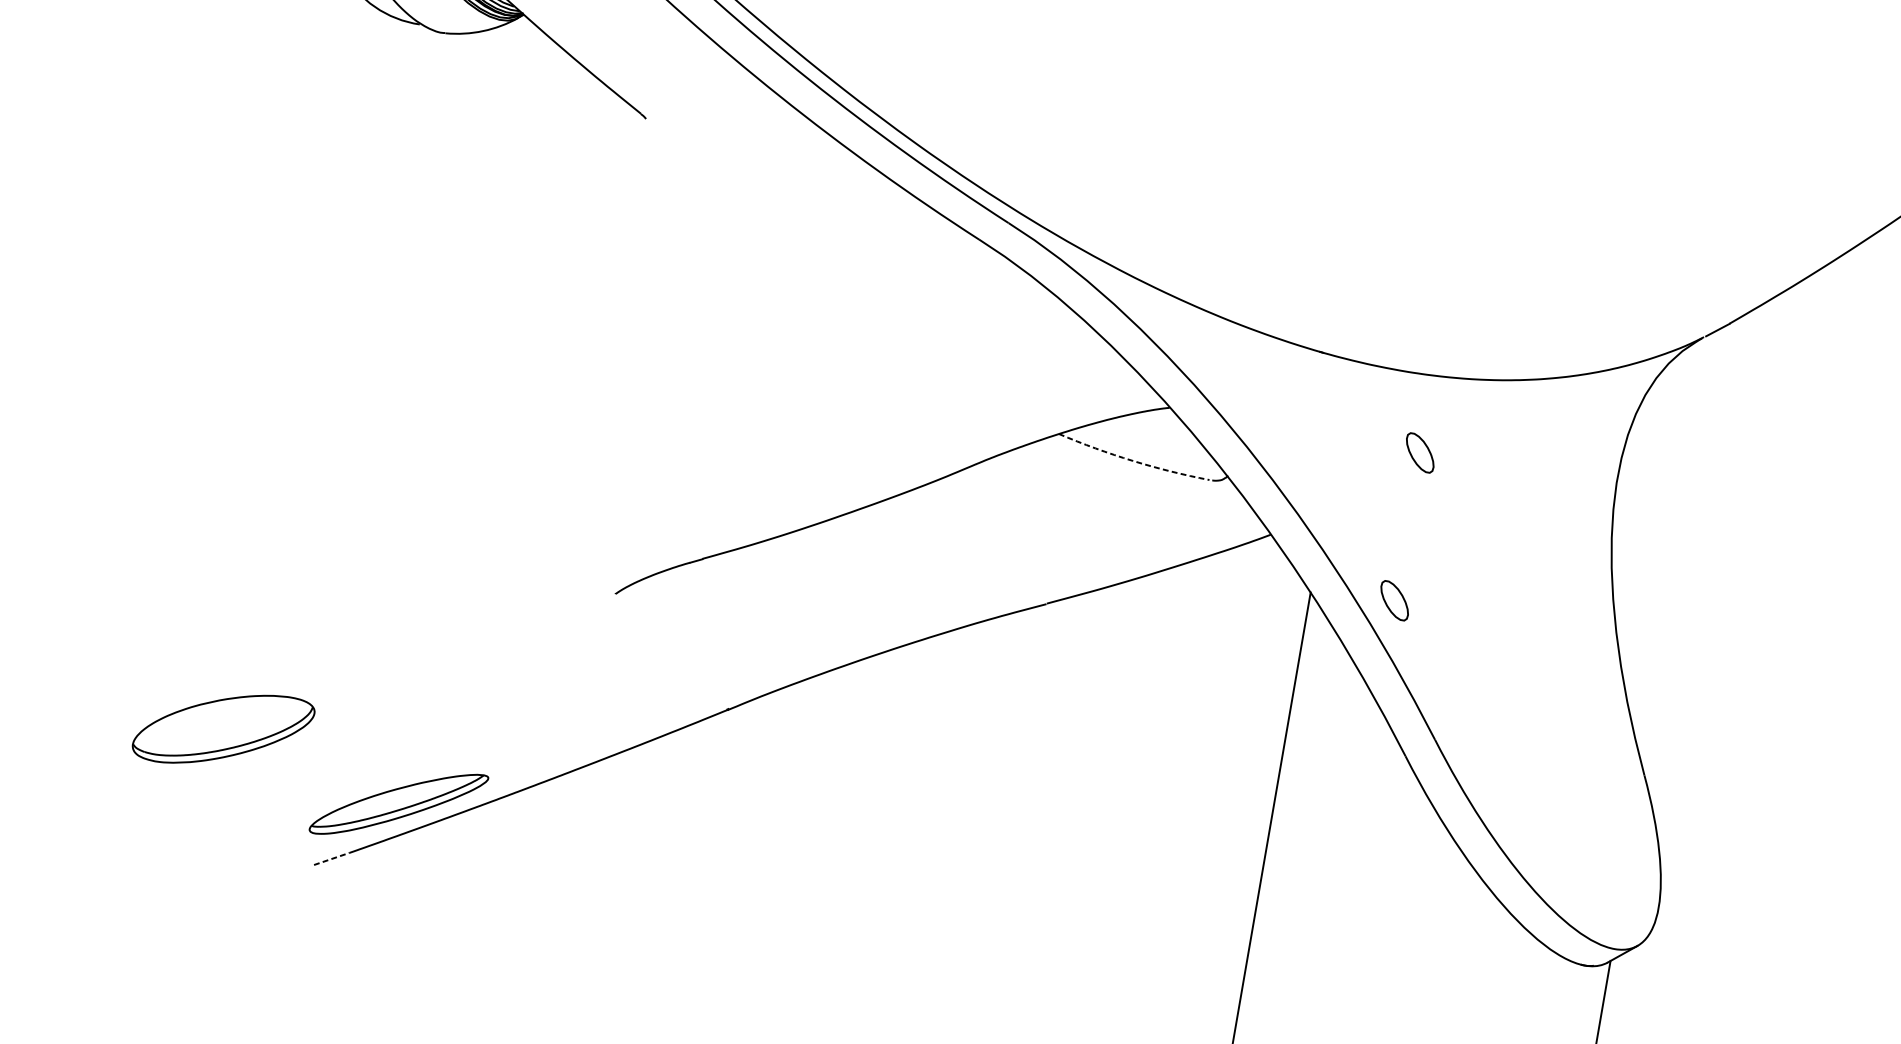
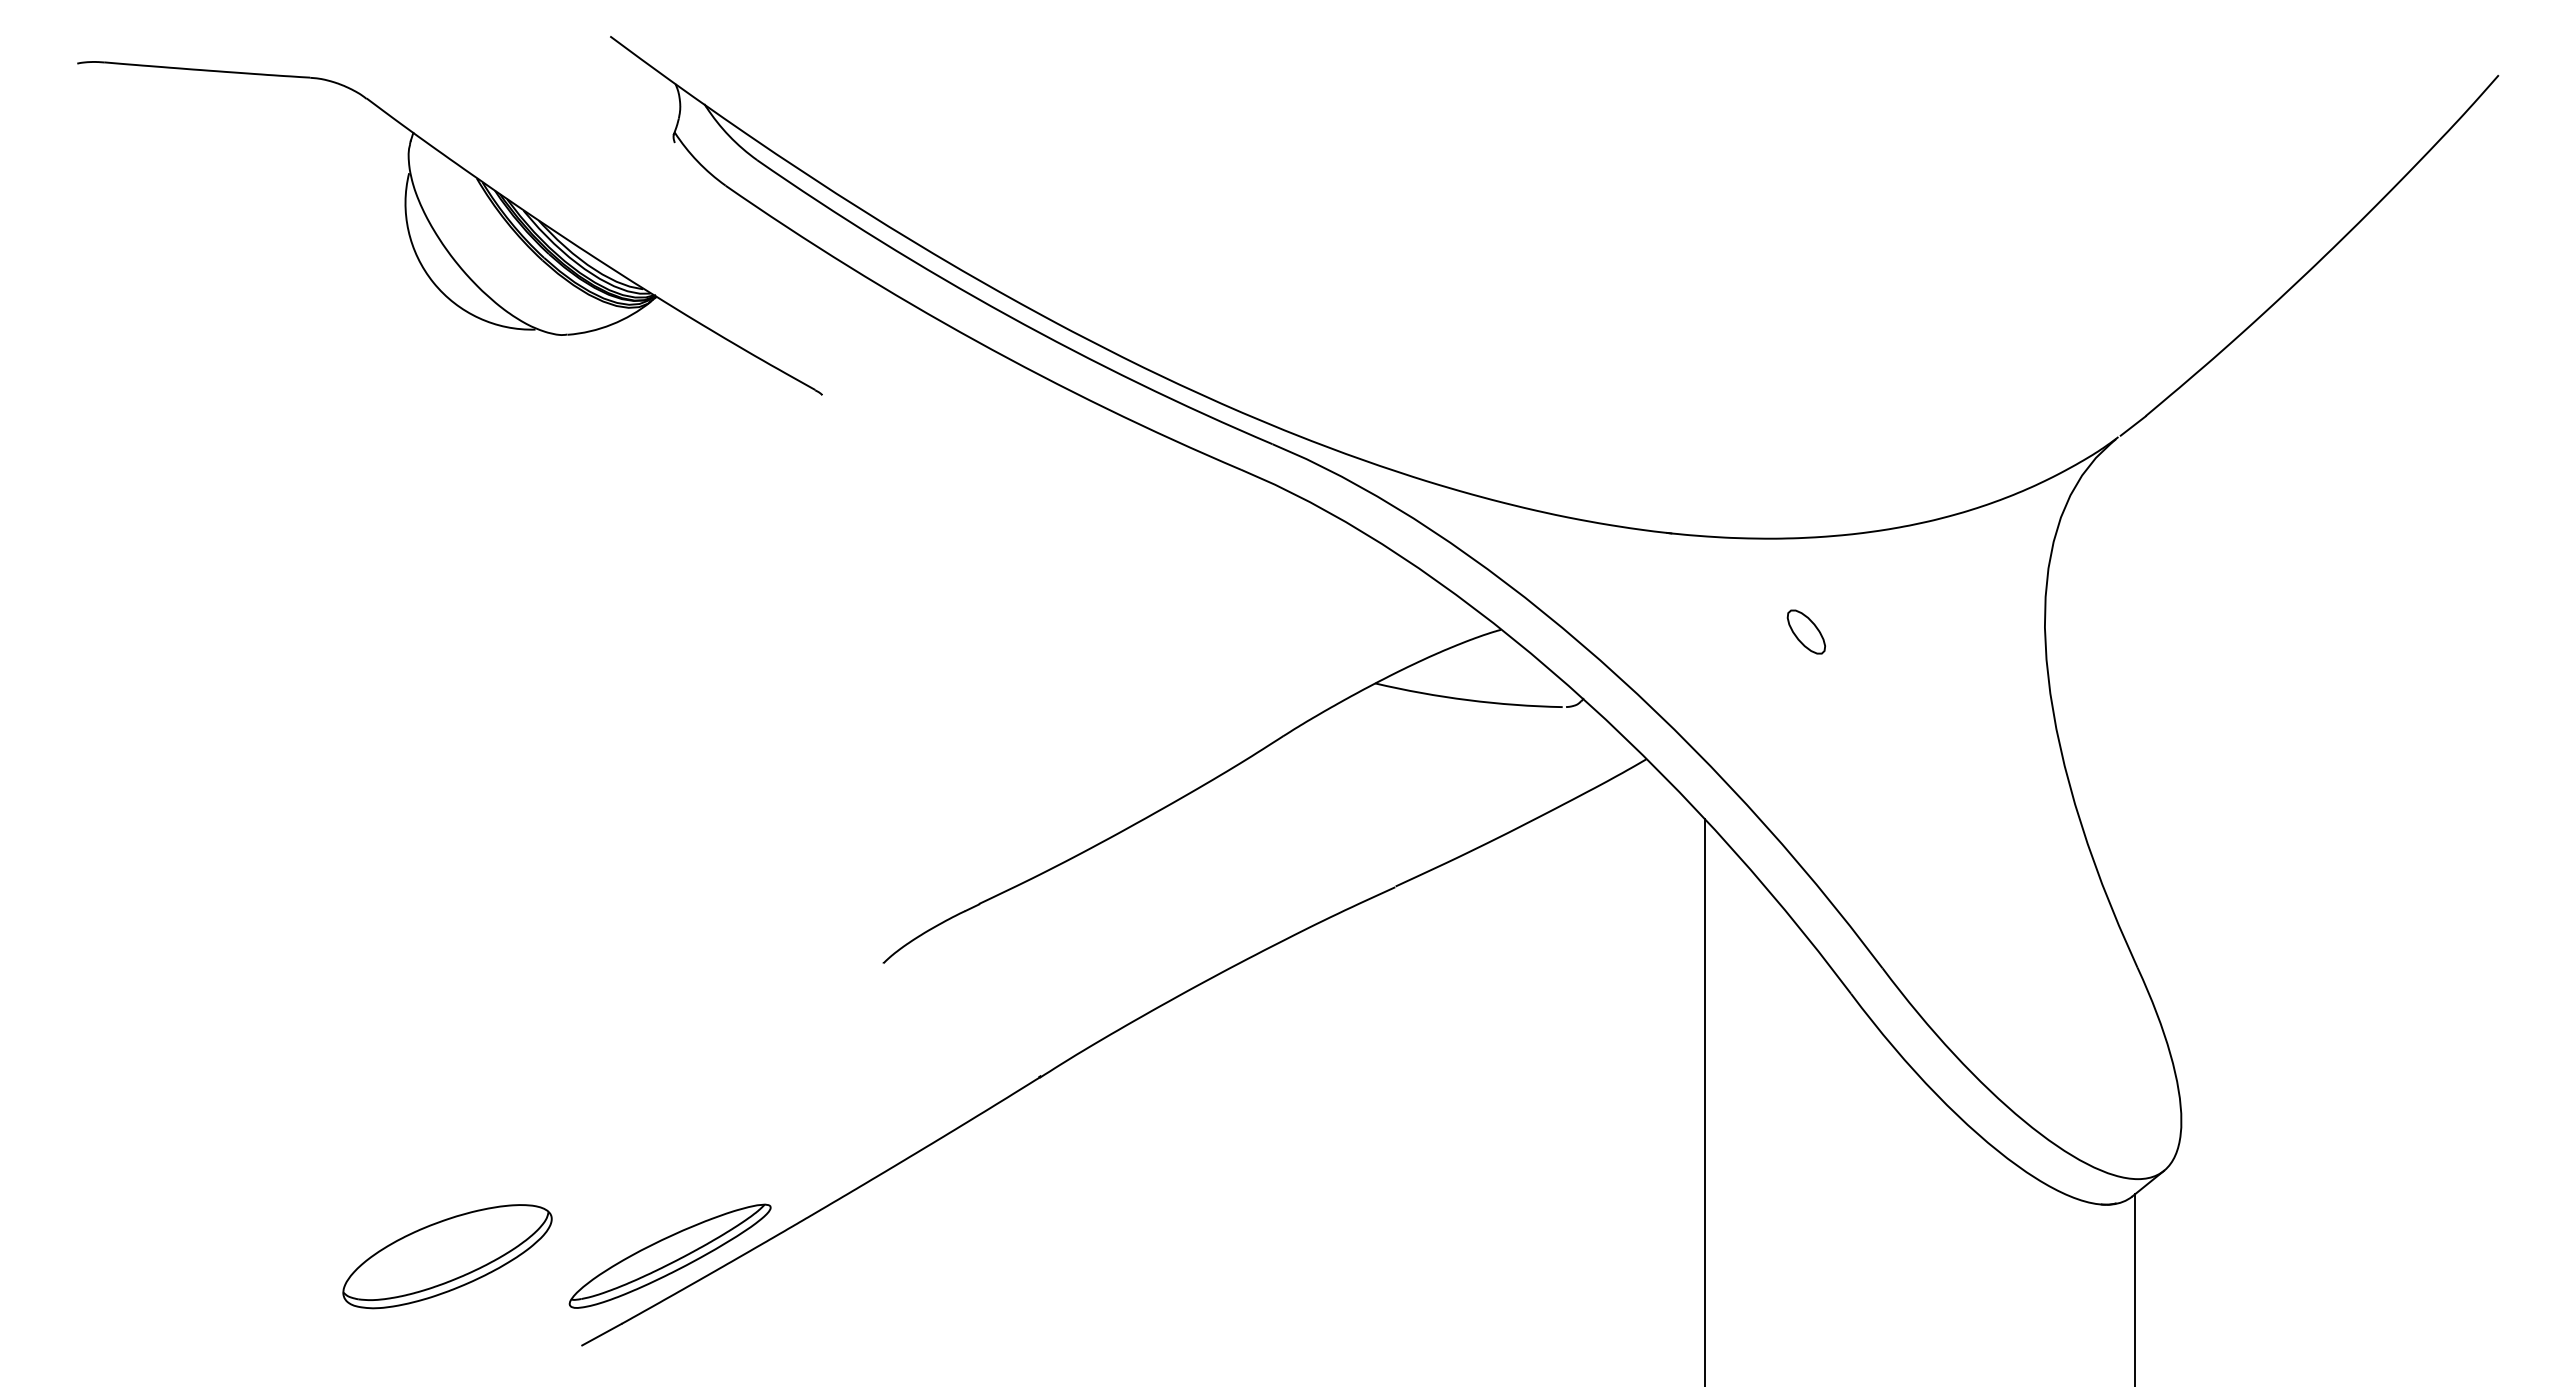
arc: (1133, 461) -> (1468, 700), dashed -> solid
part: (1394, 600) -> (1805, 811), removed
part: (223, 729) -> (447, 1256), moved
line: (332, 858) -> (602, 1334), dashed -> solid

